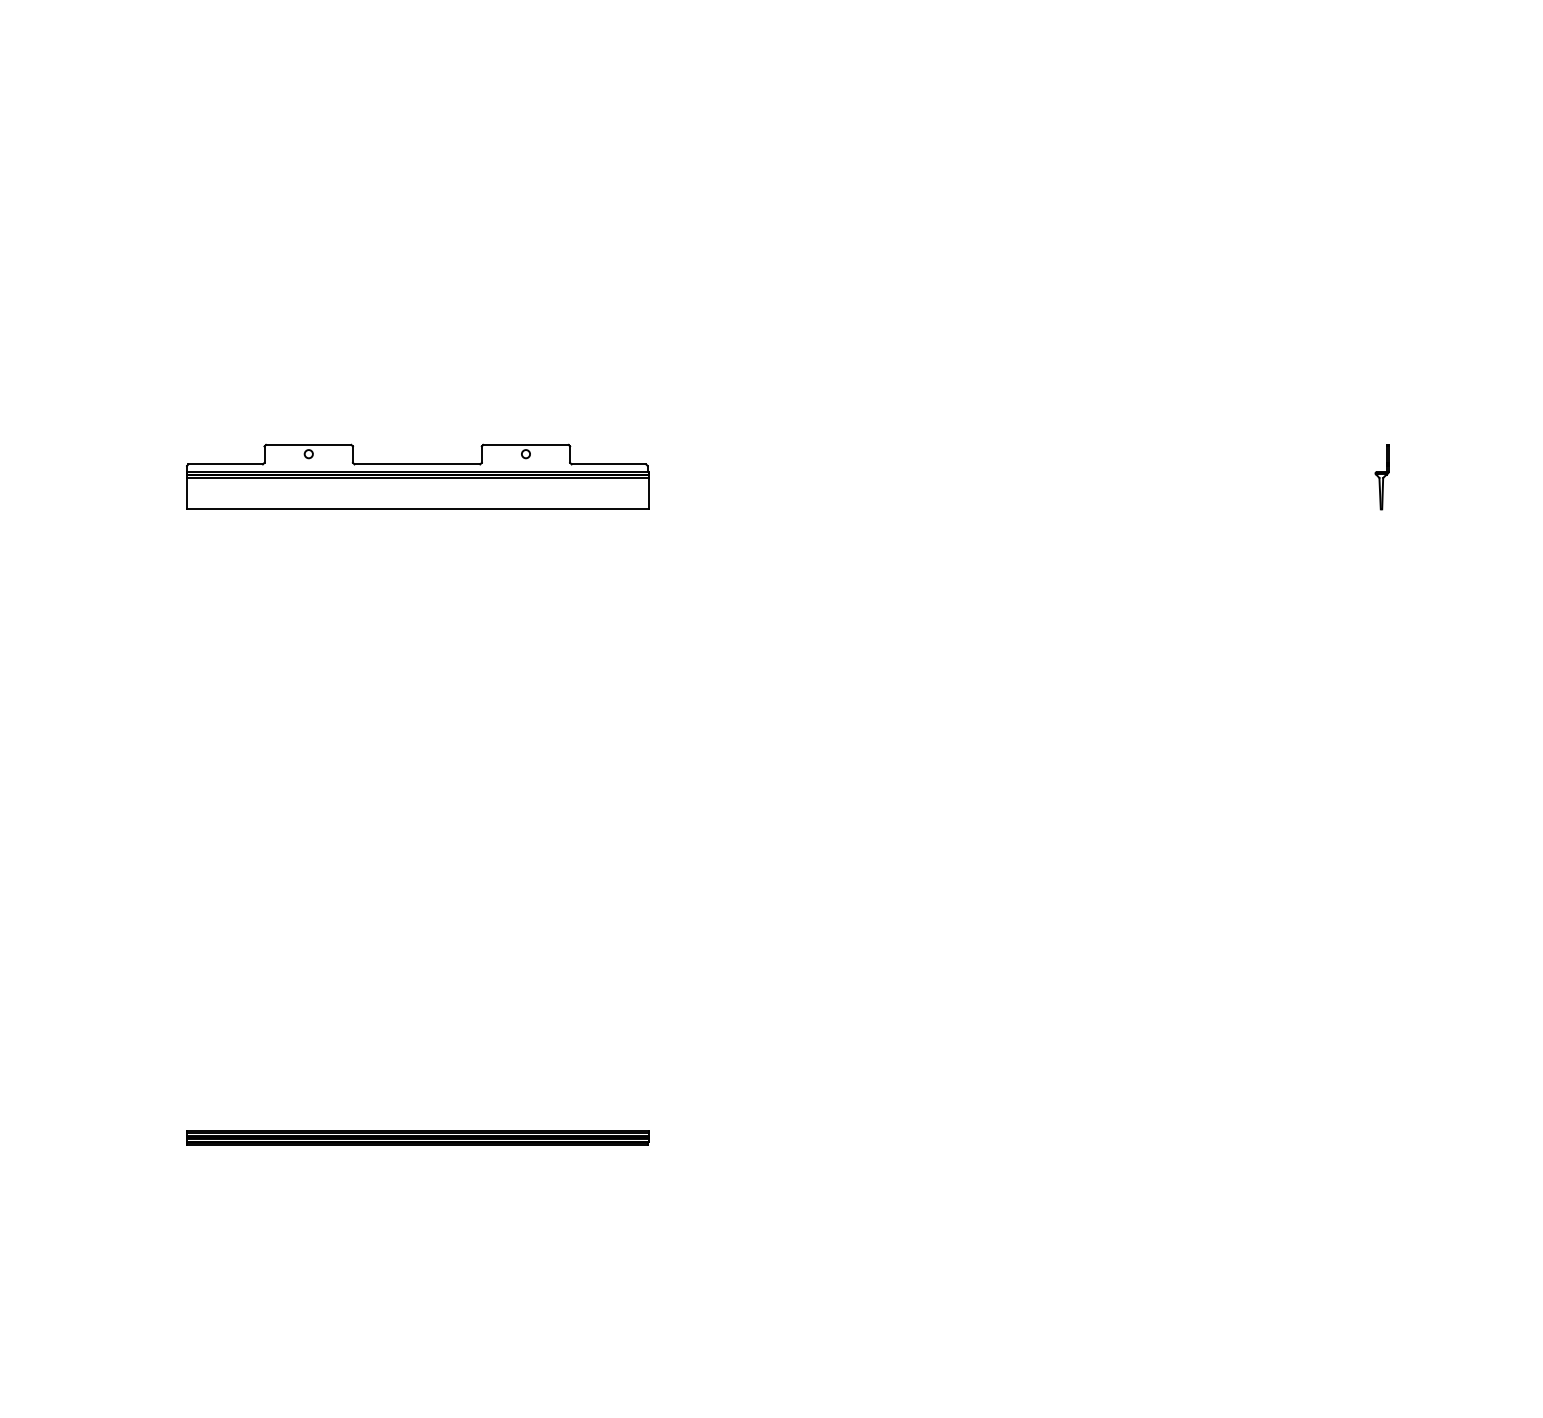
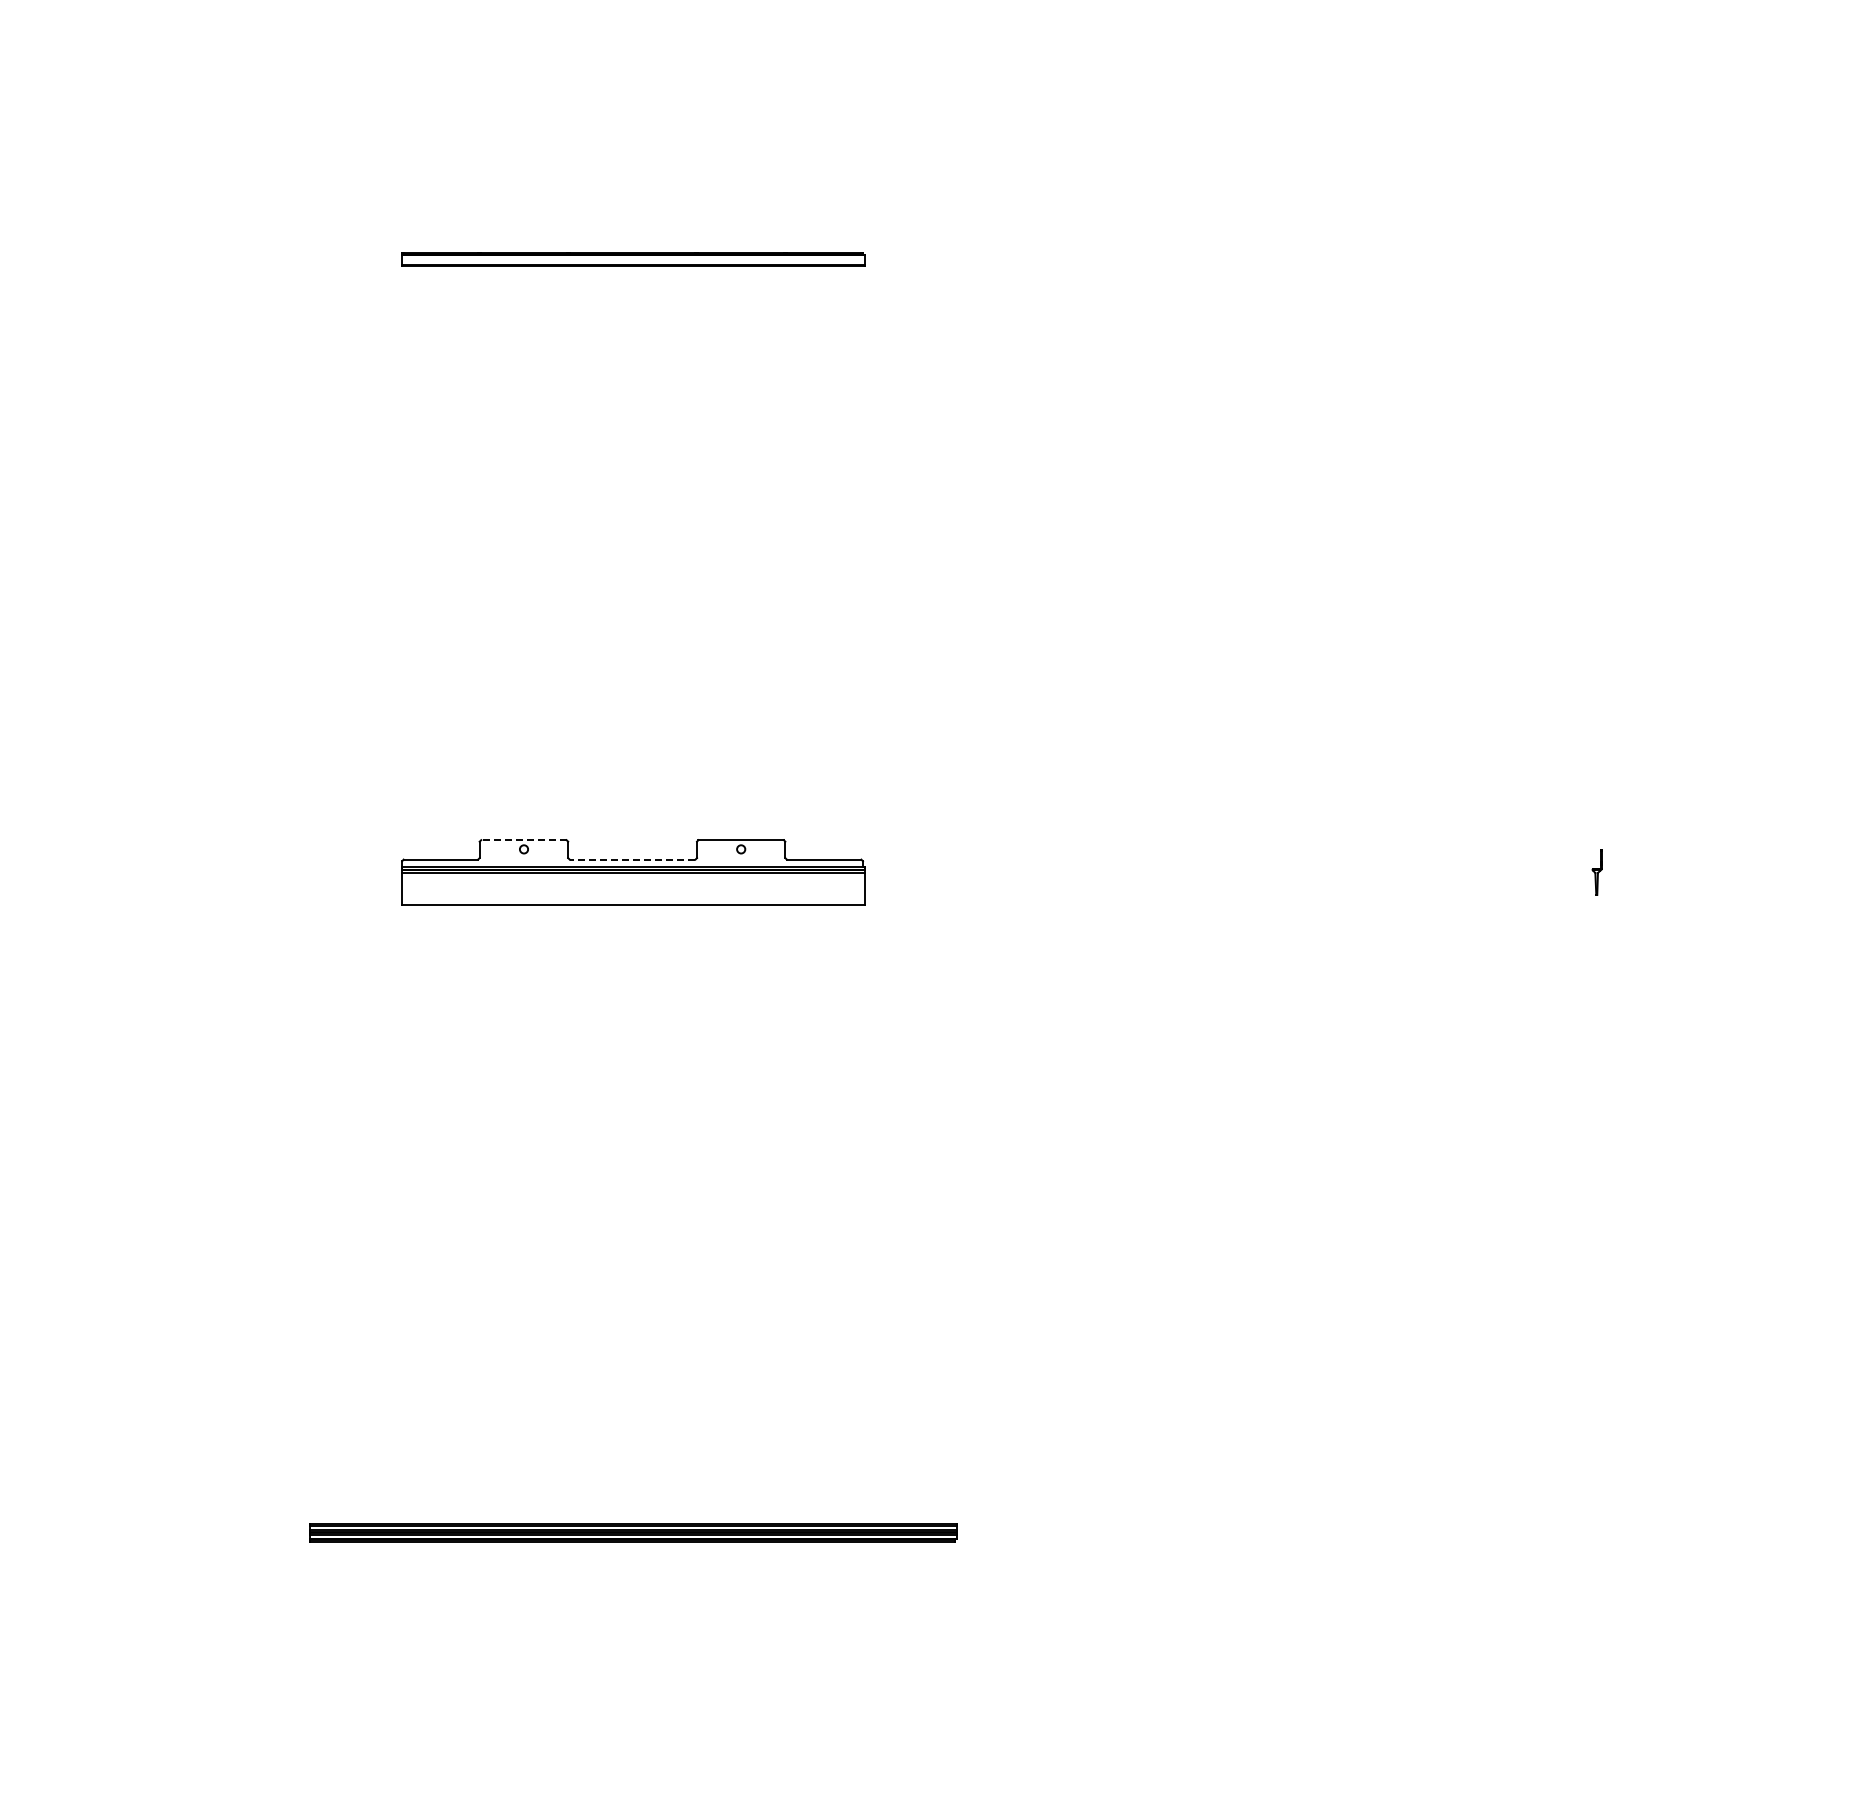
line: (308, 445) -> (523, 840), solid -> dashed
line: (417, 464) -> (632, 859), solid -> dashed
part: (1381, 477) -> (1596, 872), size x0.7
part: (418, 1138) -> (633, 1533), size x1.4

